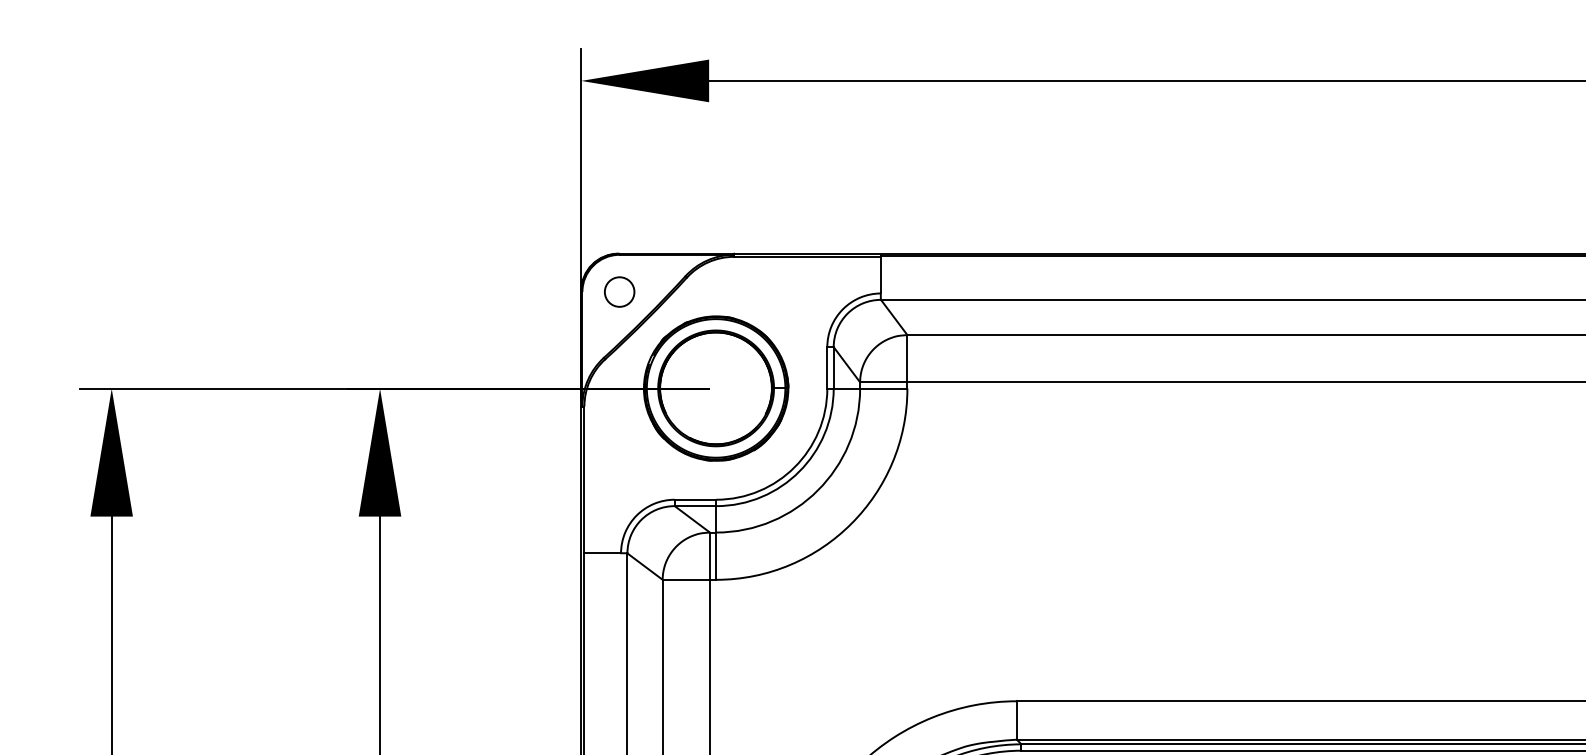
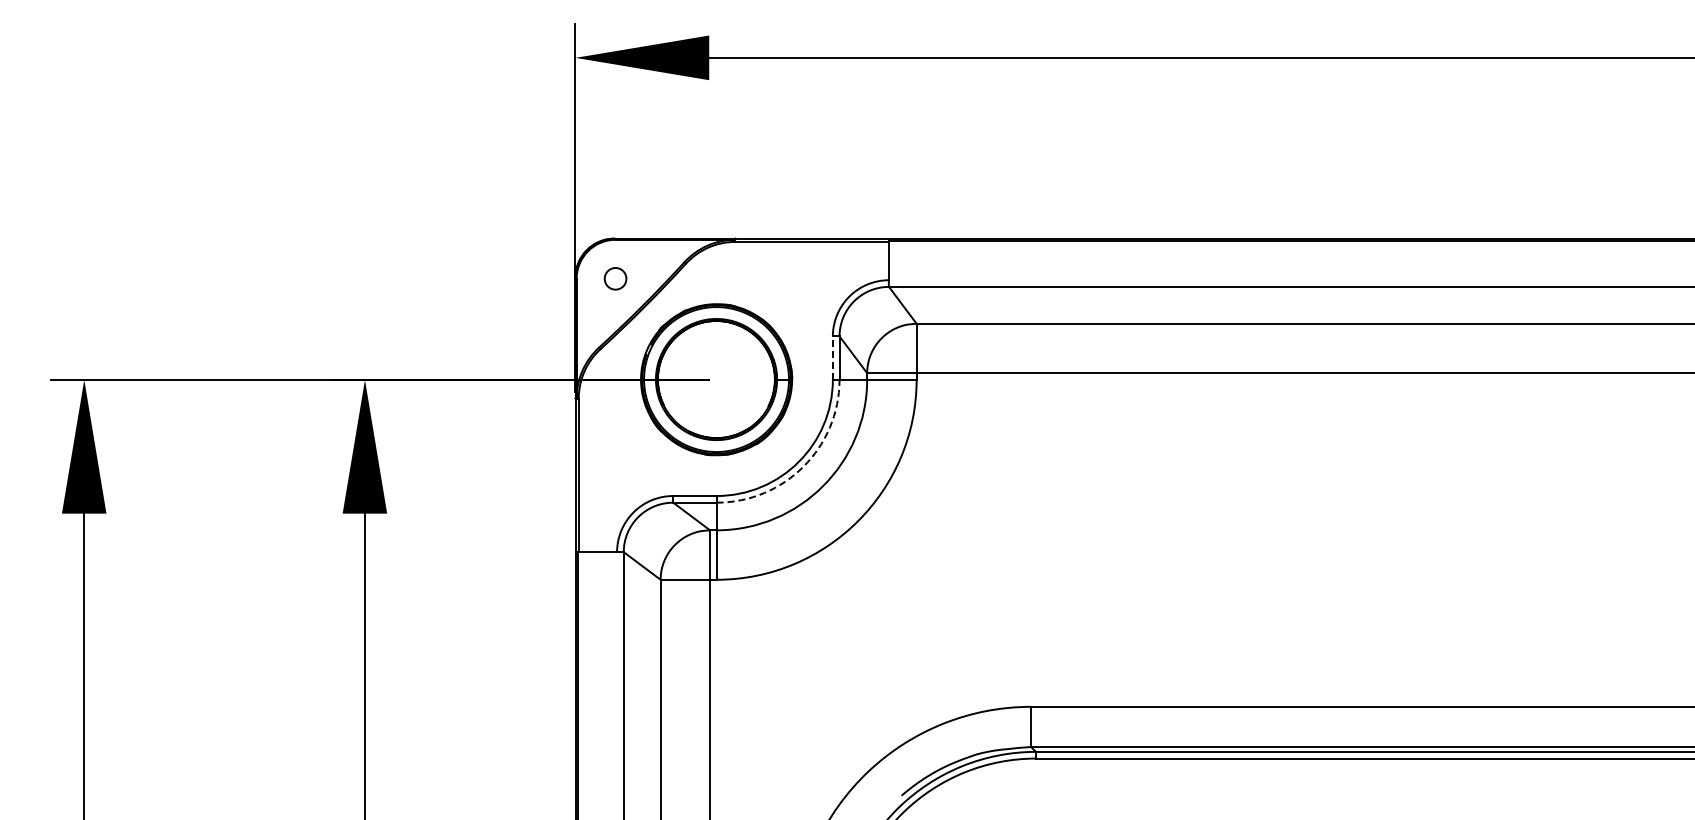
circle: (619, 291) -> (615, 278), size x0.7
line: (826, 368) -> (832, 358), solid -> dashed
arc: (799, 471) -> (803, 466), solid -> dashed

